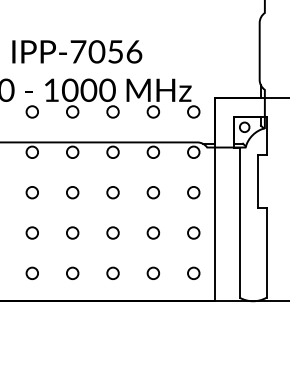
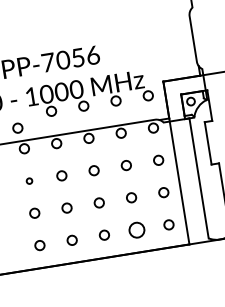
circle: (31, 111) -> (17, 127), moved
circle: (31, 192) -> (28, 180), size x0.6
circle: (152, 272) -> (135, 229), size x1.6

